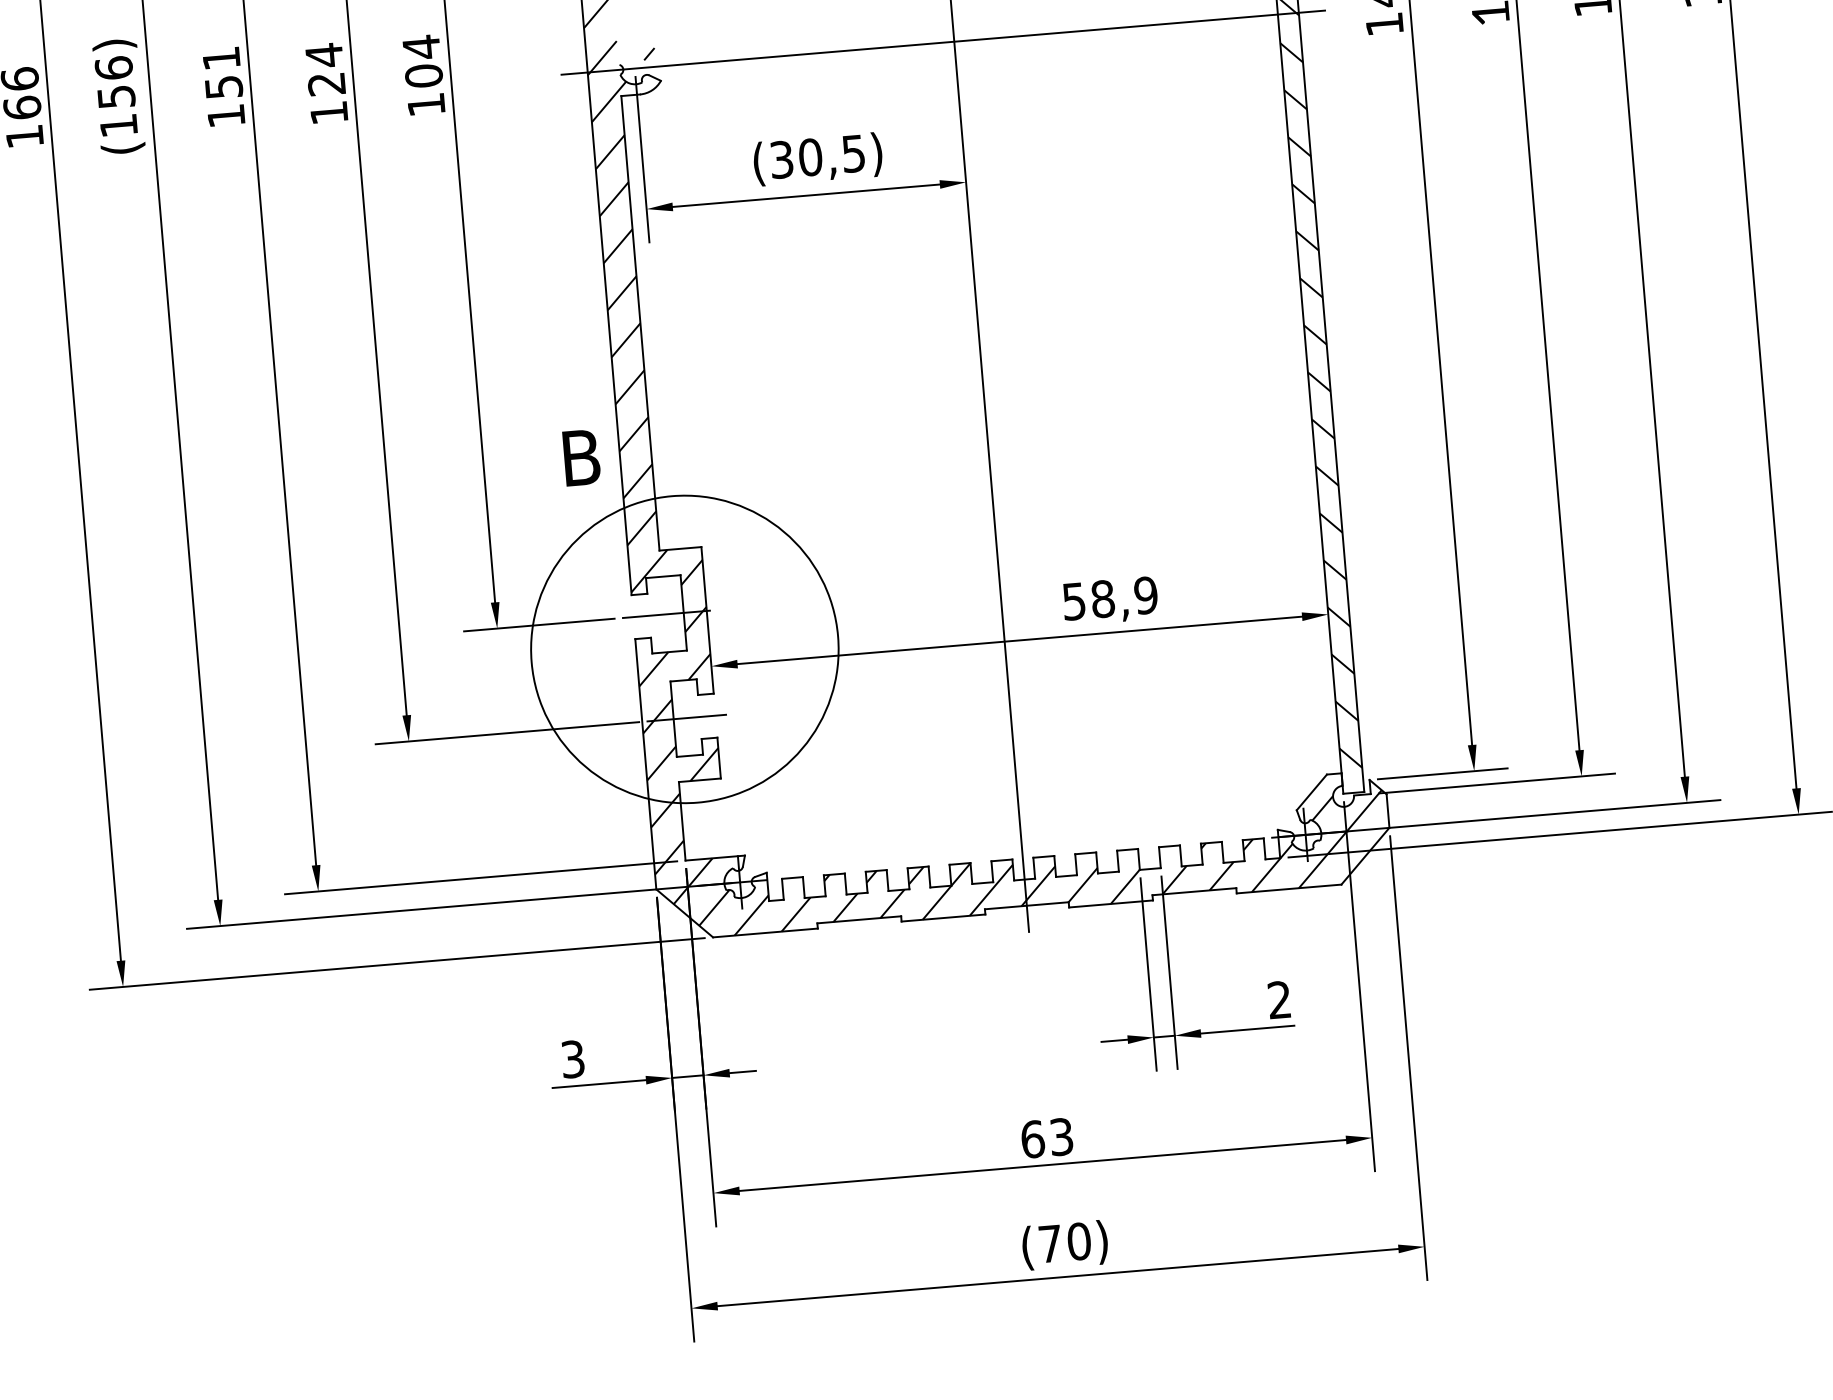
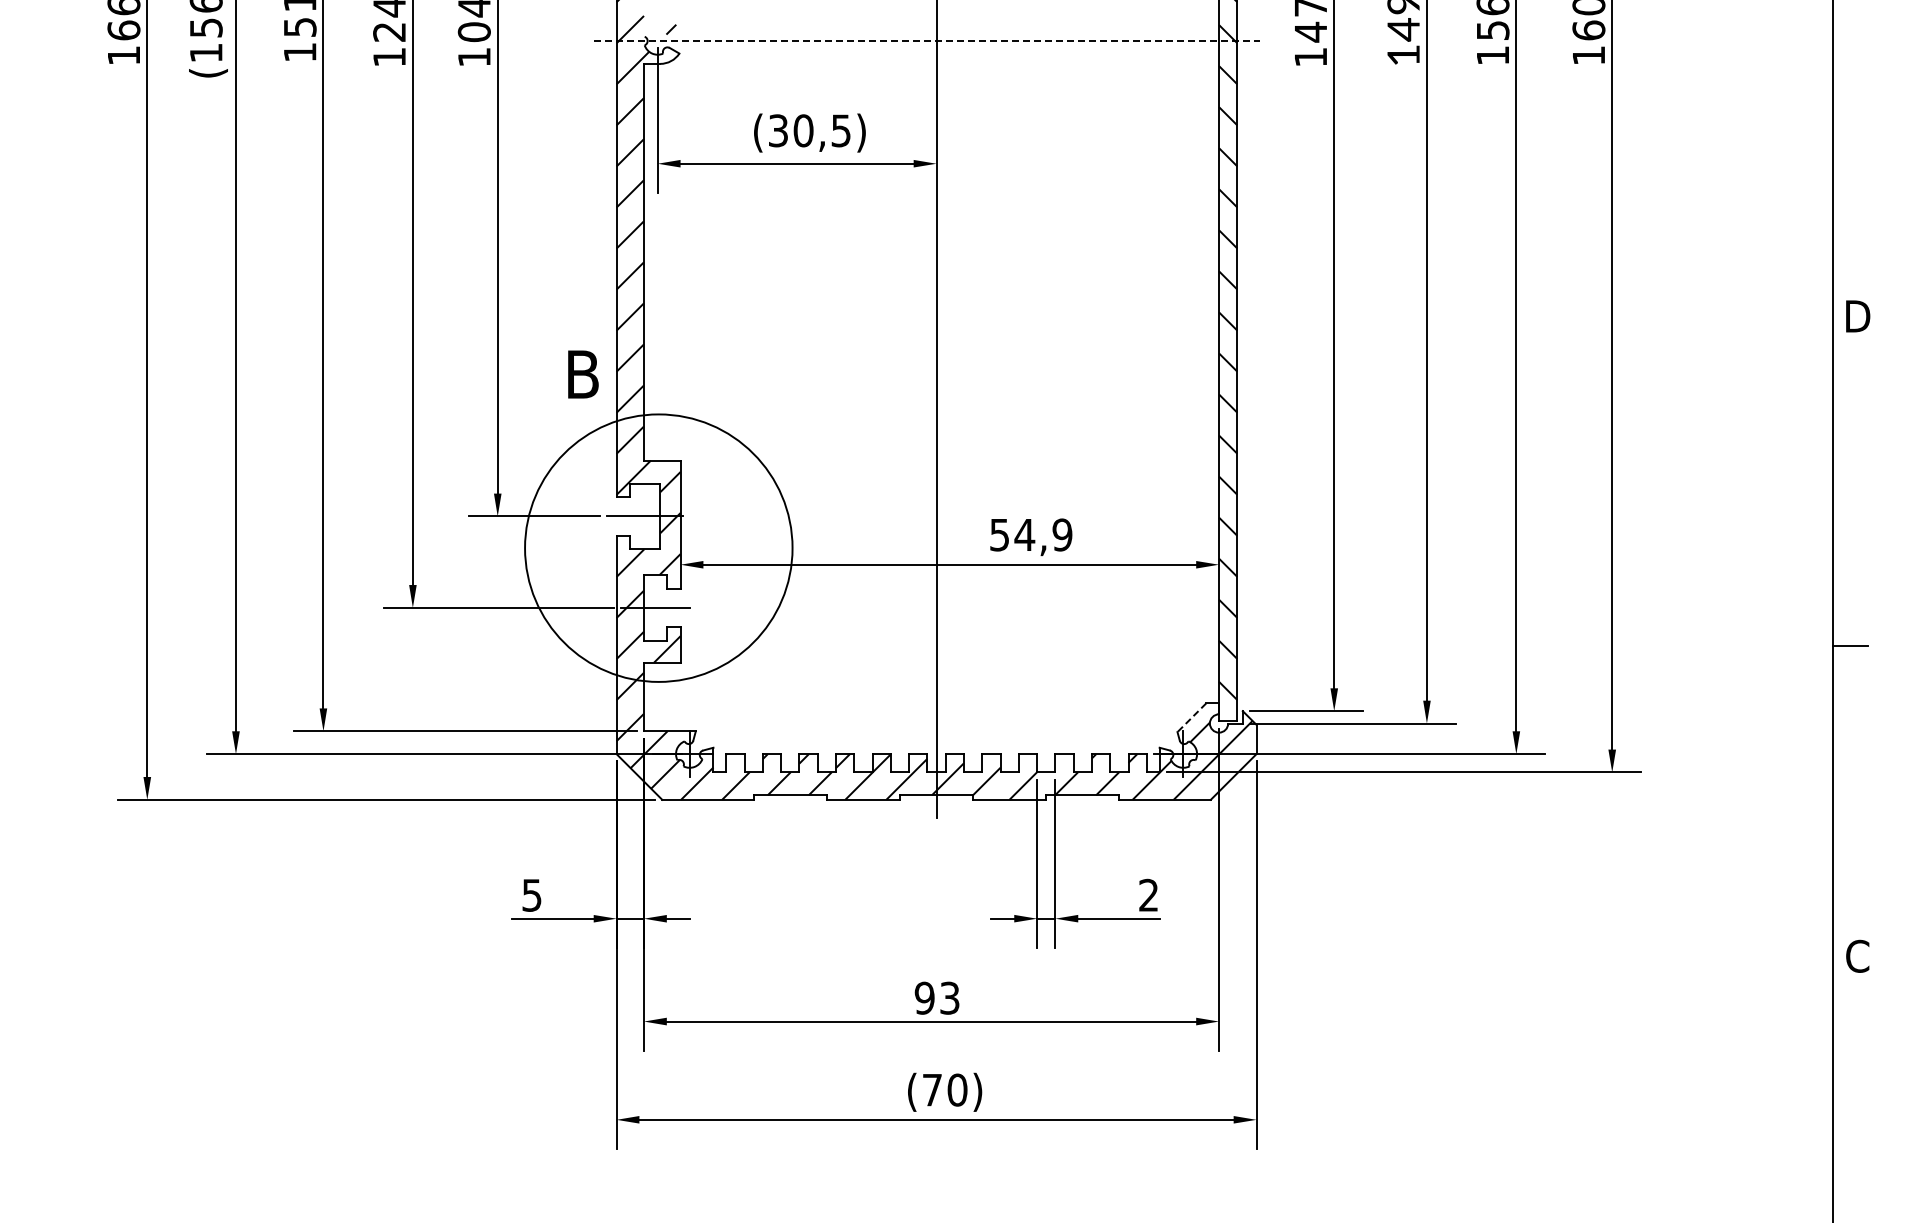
line: (943, 43) -> (927, 41), solid -> dashed
text: (1102, 598) -> (1024, 534), 58,9 -> 54,9
line: (1311, 793) -> (1191, 718), solid -> dashed
text: (573, 1058) -> (532, 894), 3 -> 5
text: (1032, 1138) -> (924, 997), 63 -> 93

